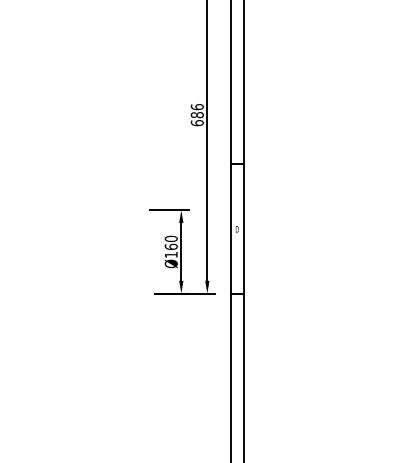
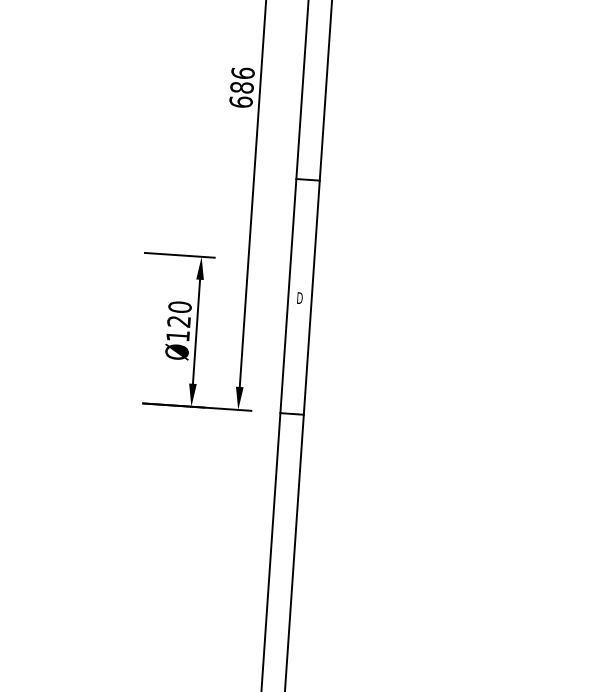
text: (170, 246) -> (177, 320), Ø160 -> Ø120

